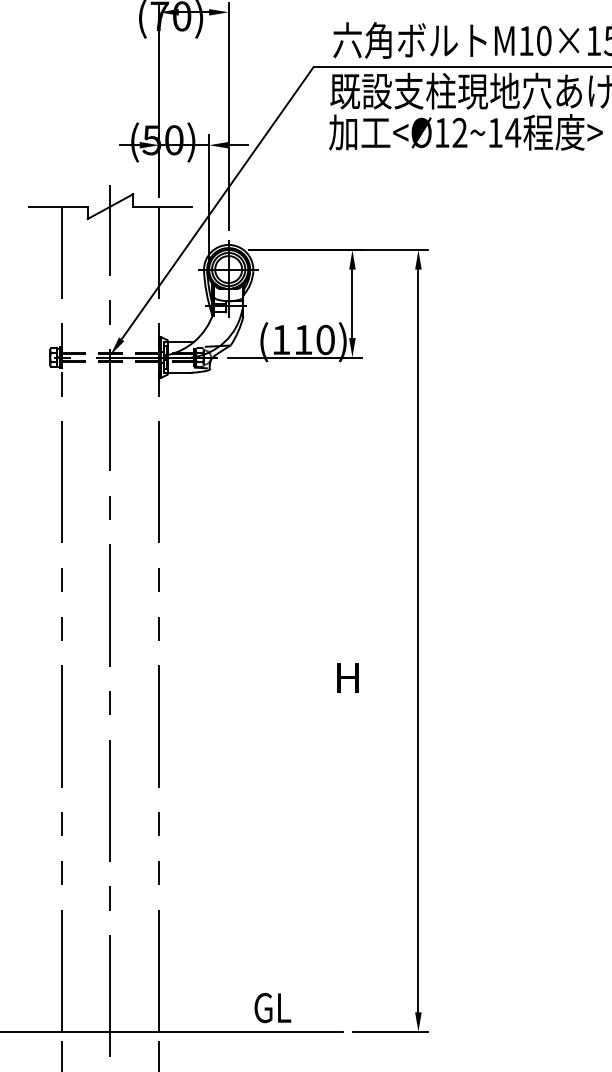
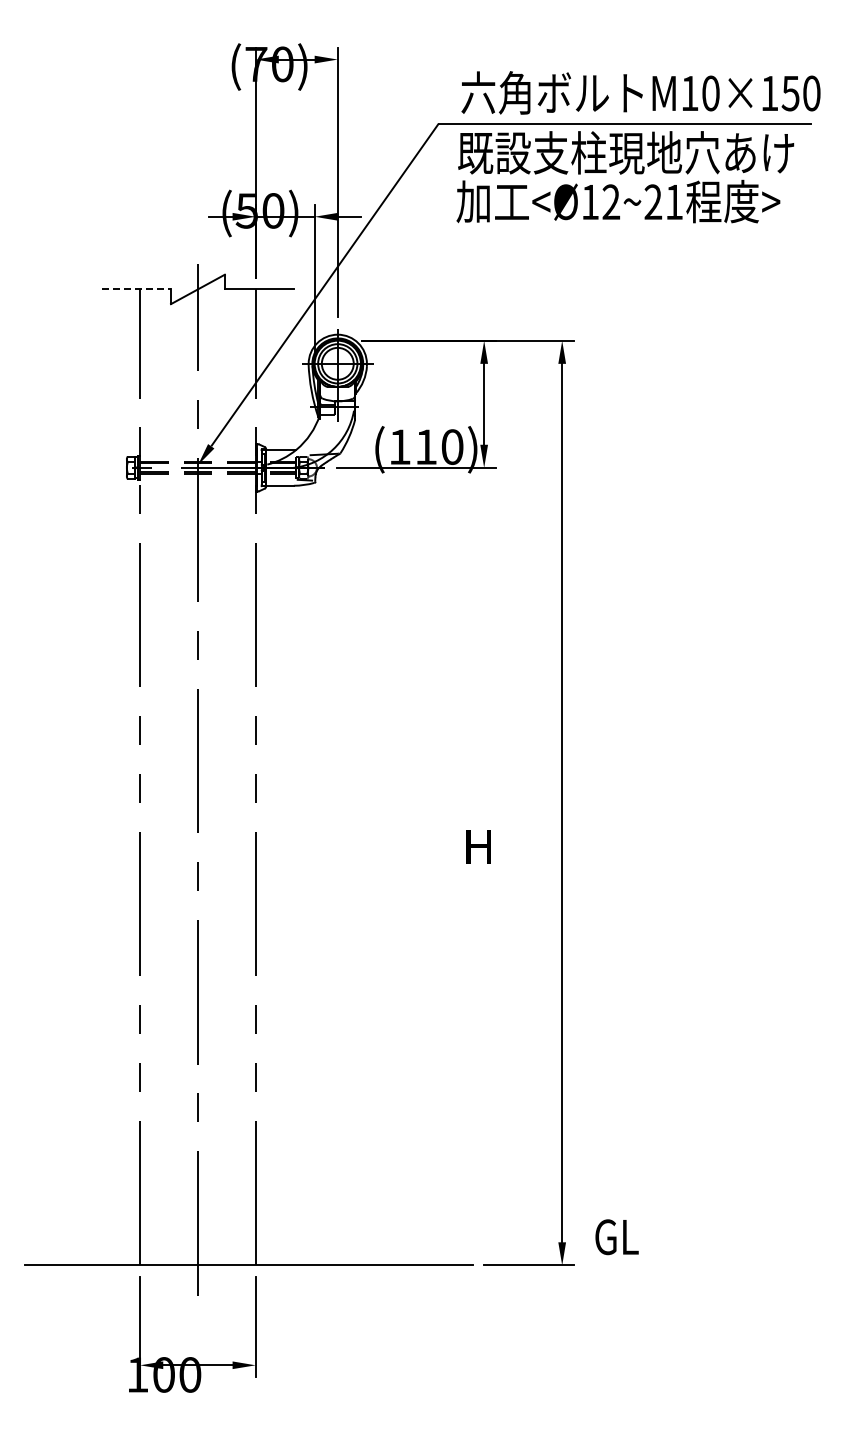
text: (504, 132) -> (663, 201), <Ø12~14 -> <Ø12~21
line: (58, 206) -> (136, 289), solid -> dashed
text: (272, 1008) -> (616, 1237), moved

